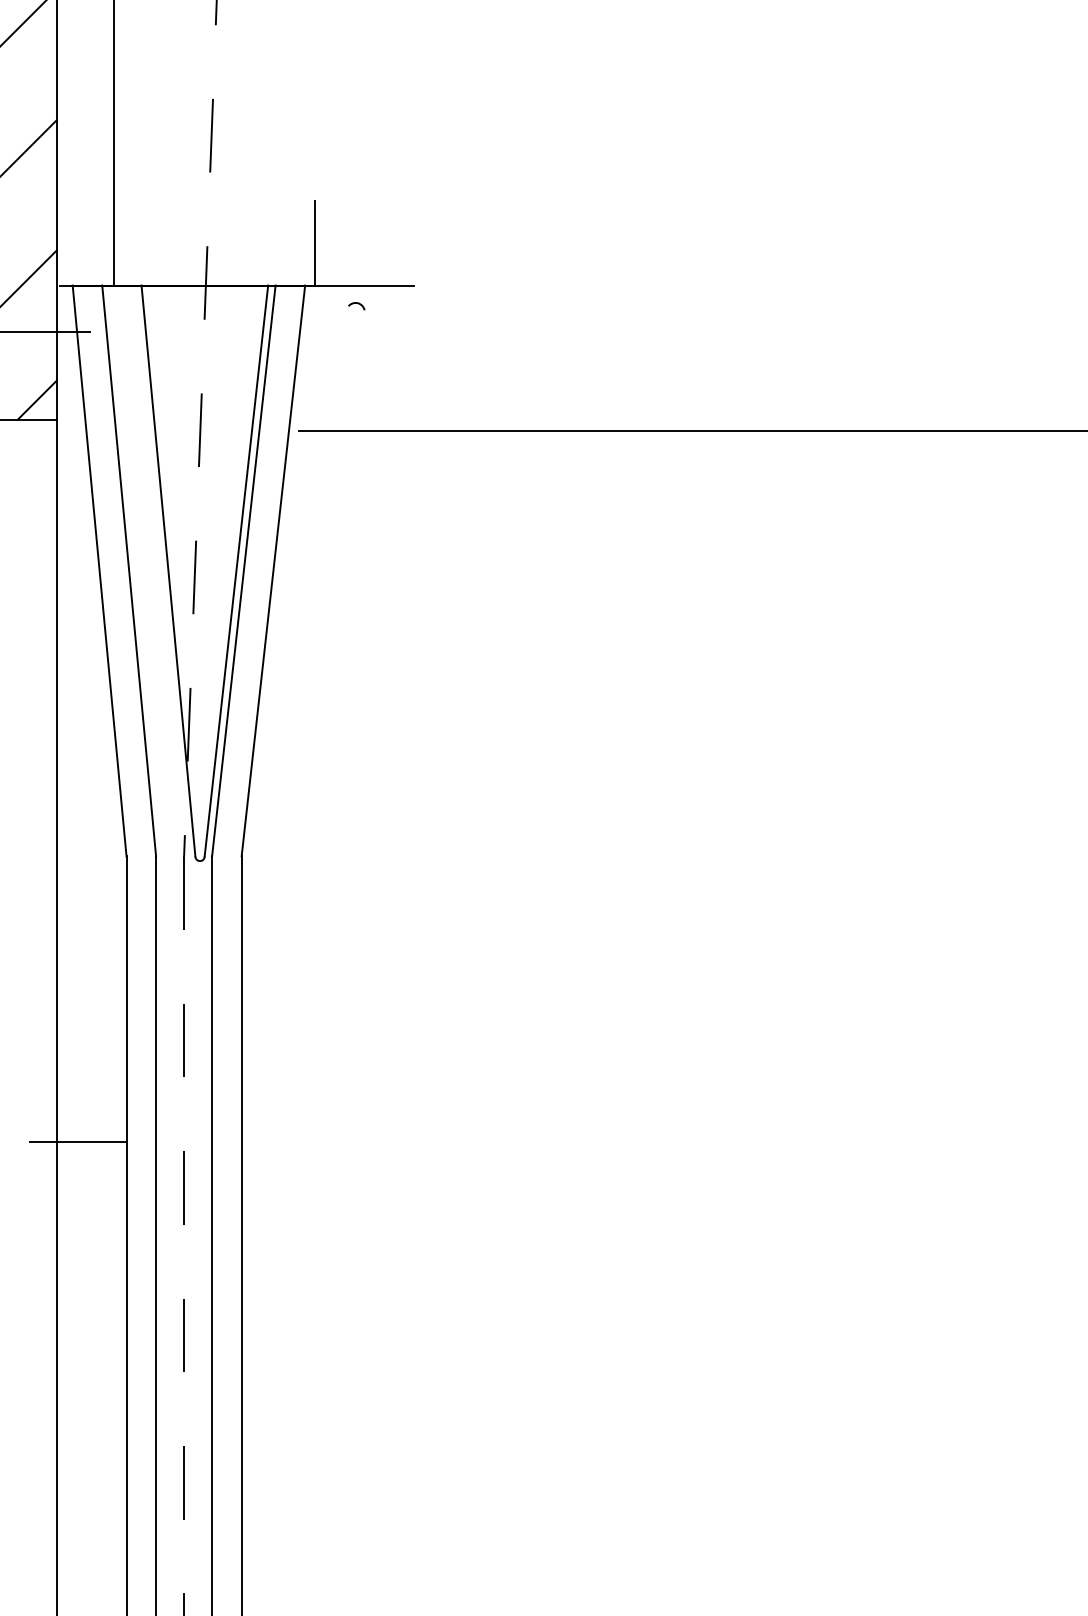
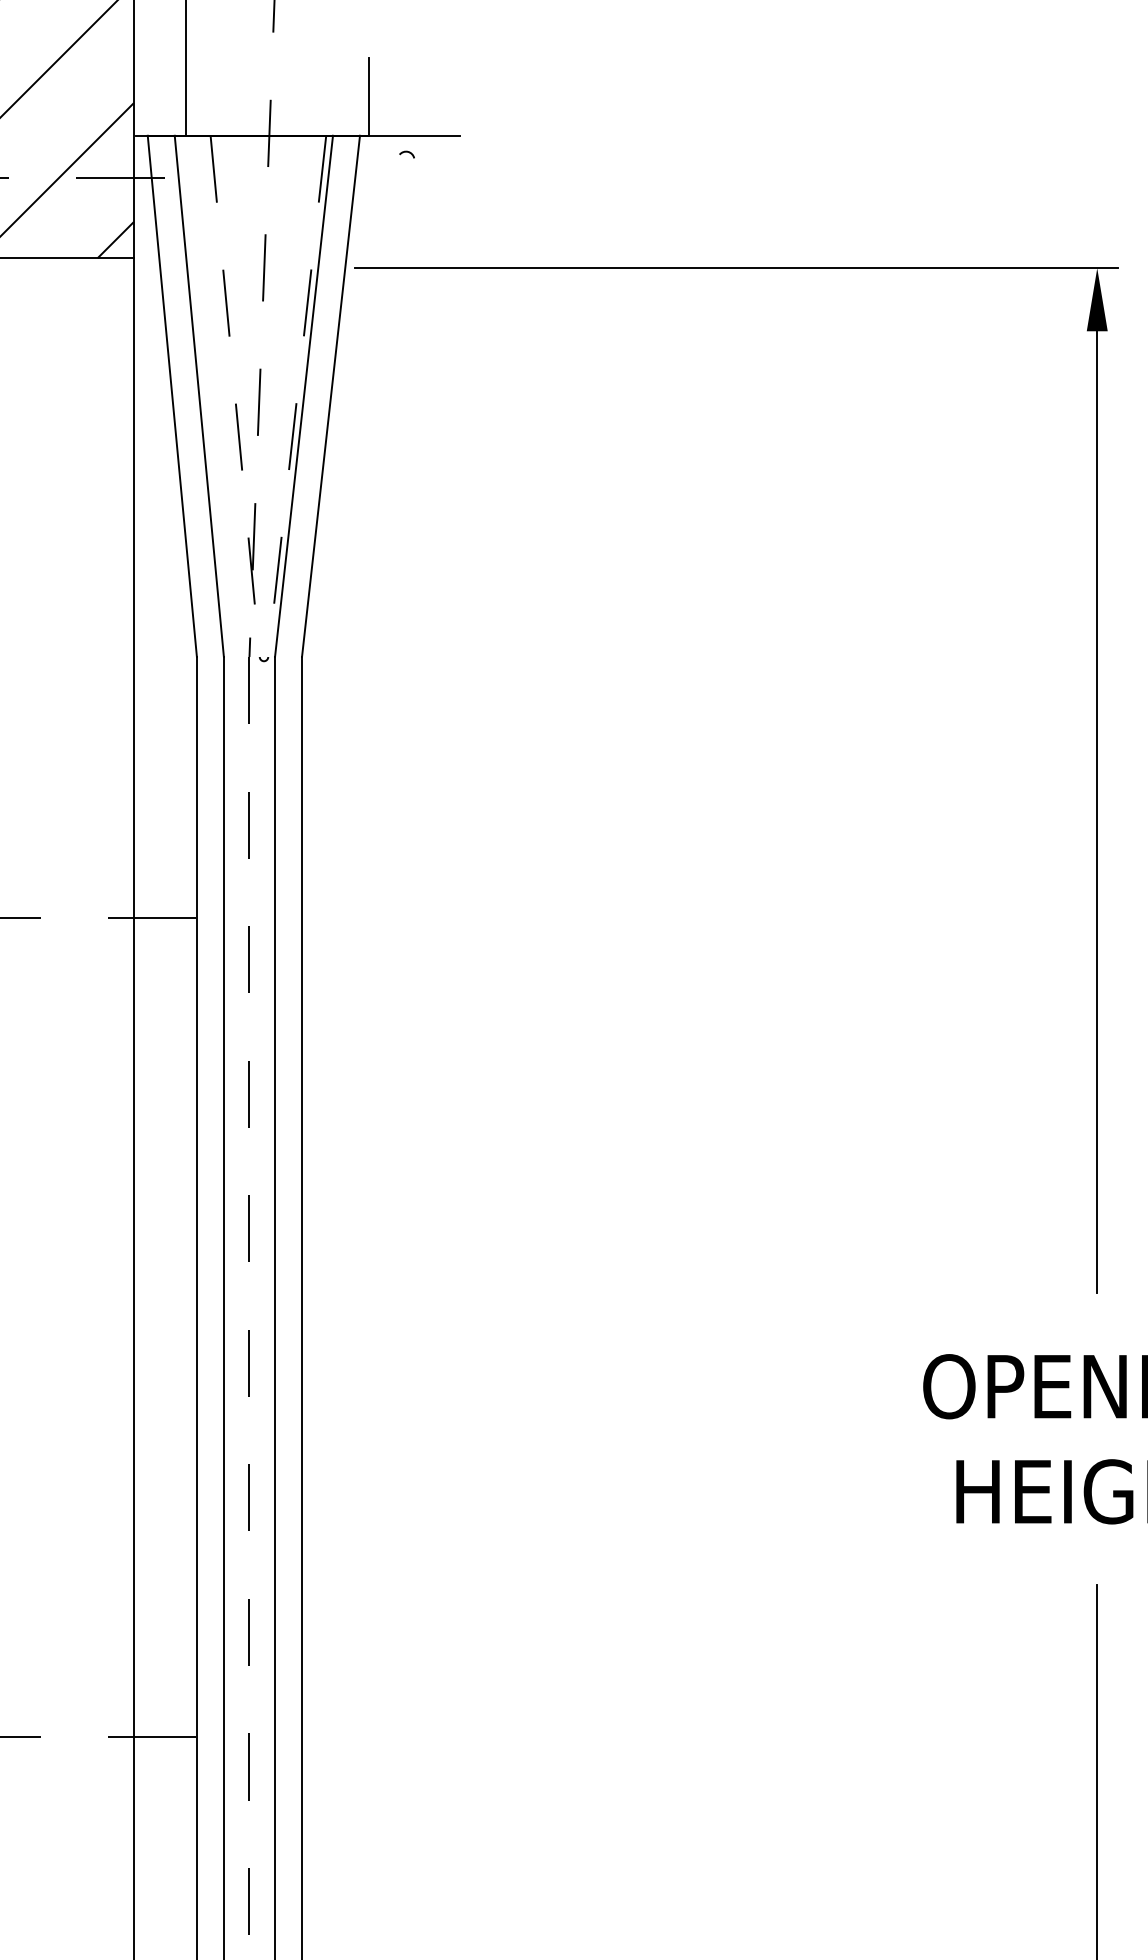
line: (168, 571) -> (235, 396), solid -> dashed
line: (236, 571) -> (297, 396), solid -> dashed

